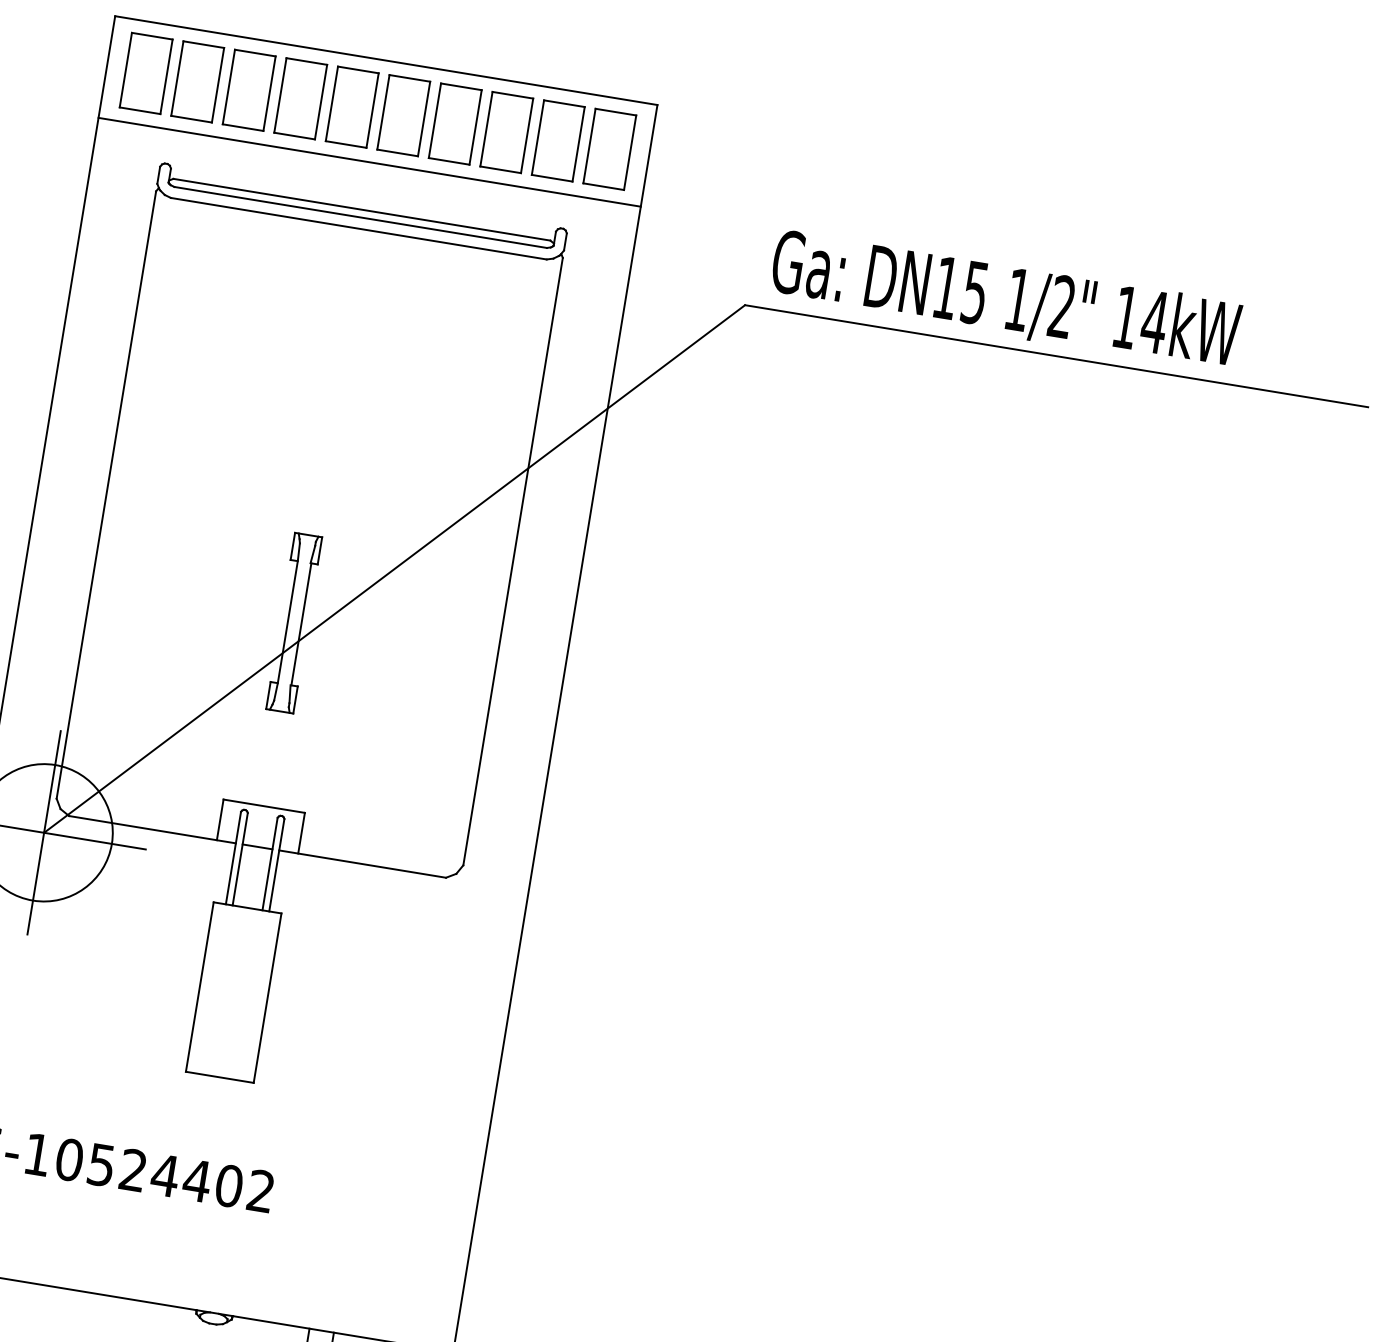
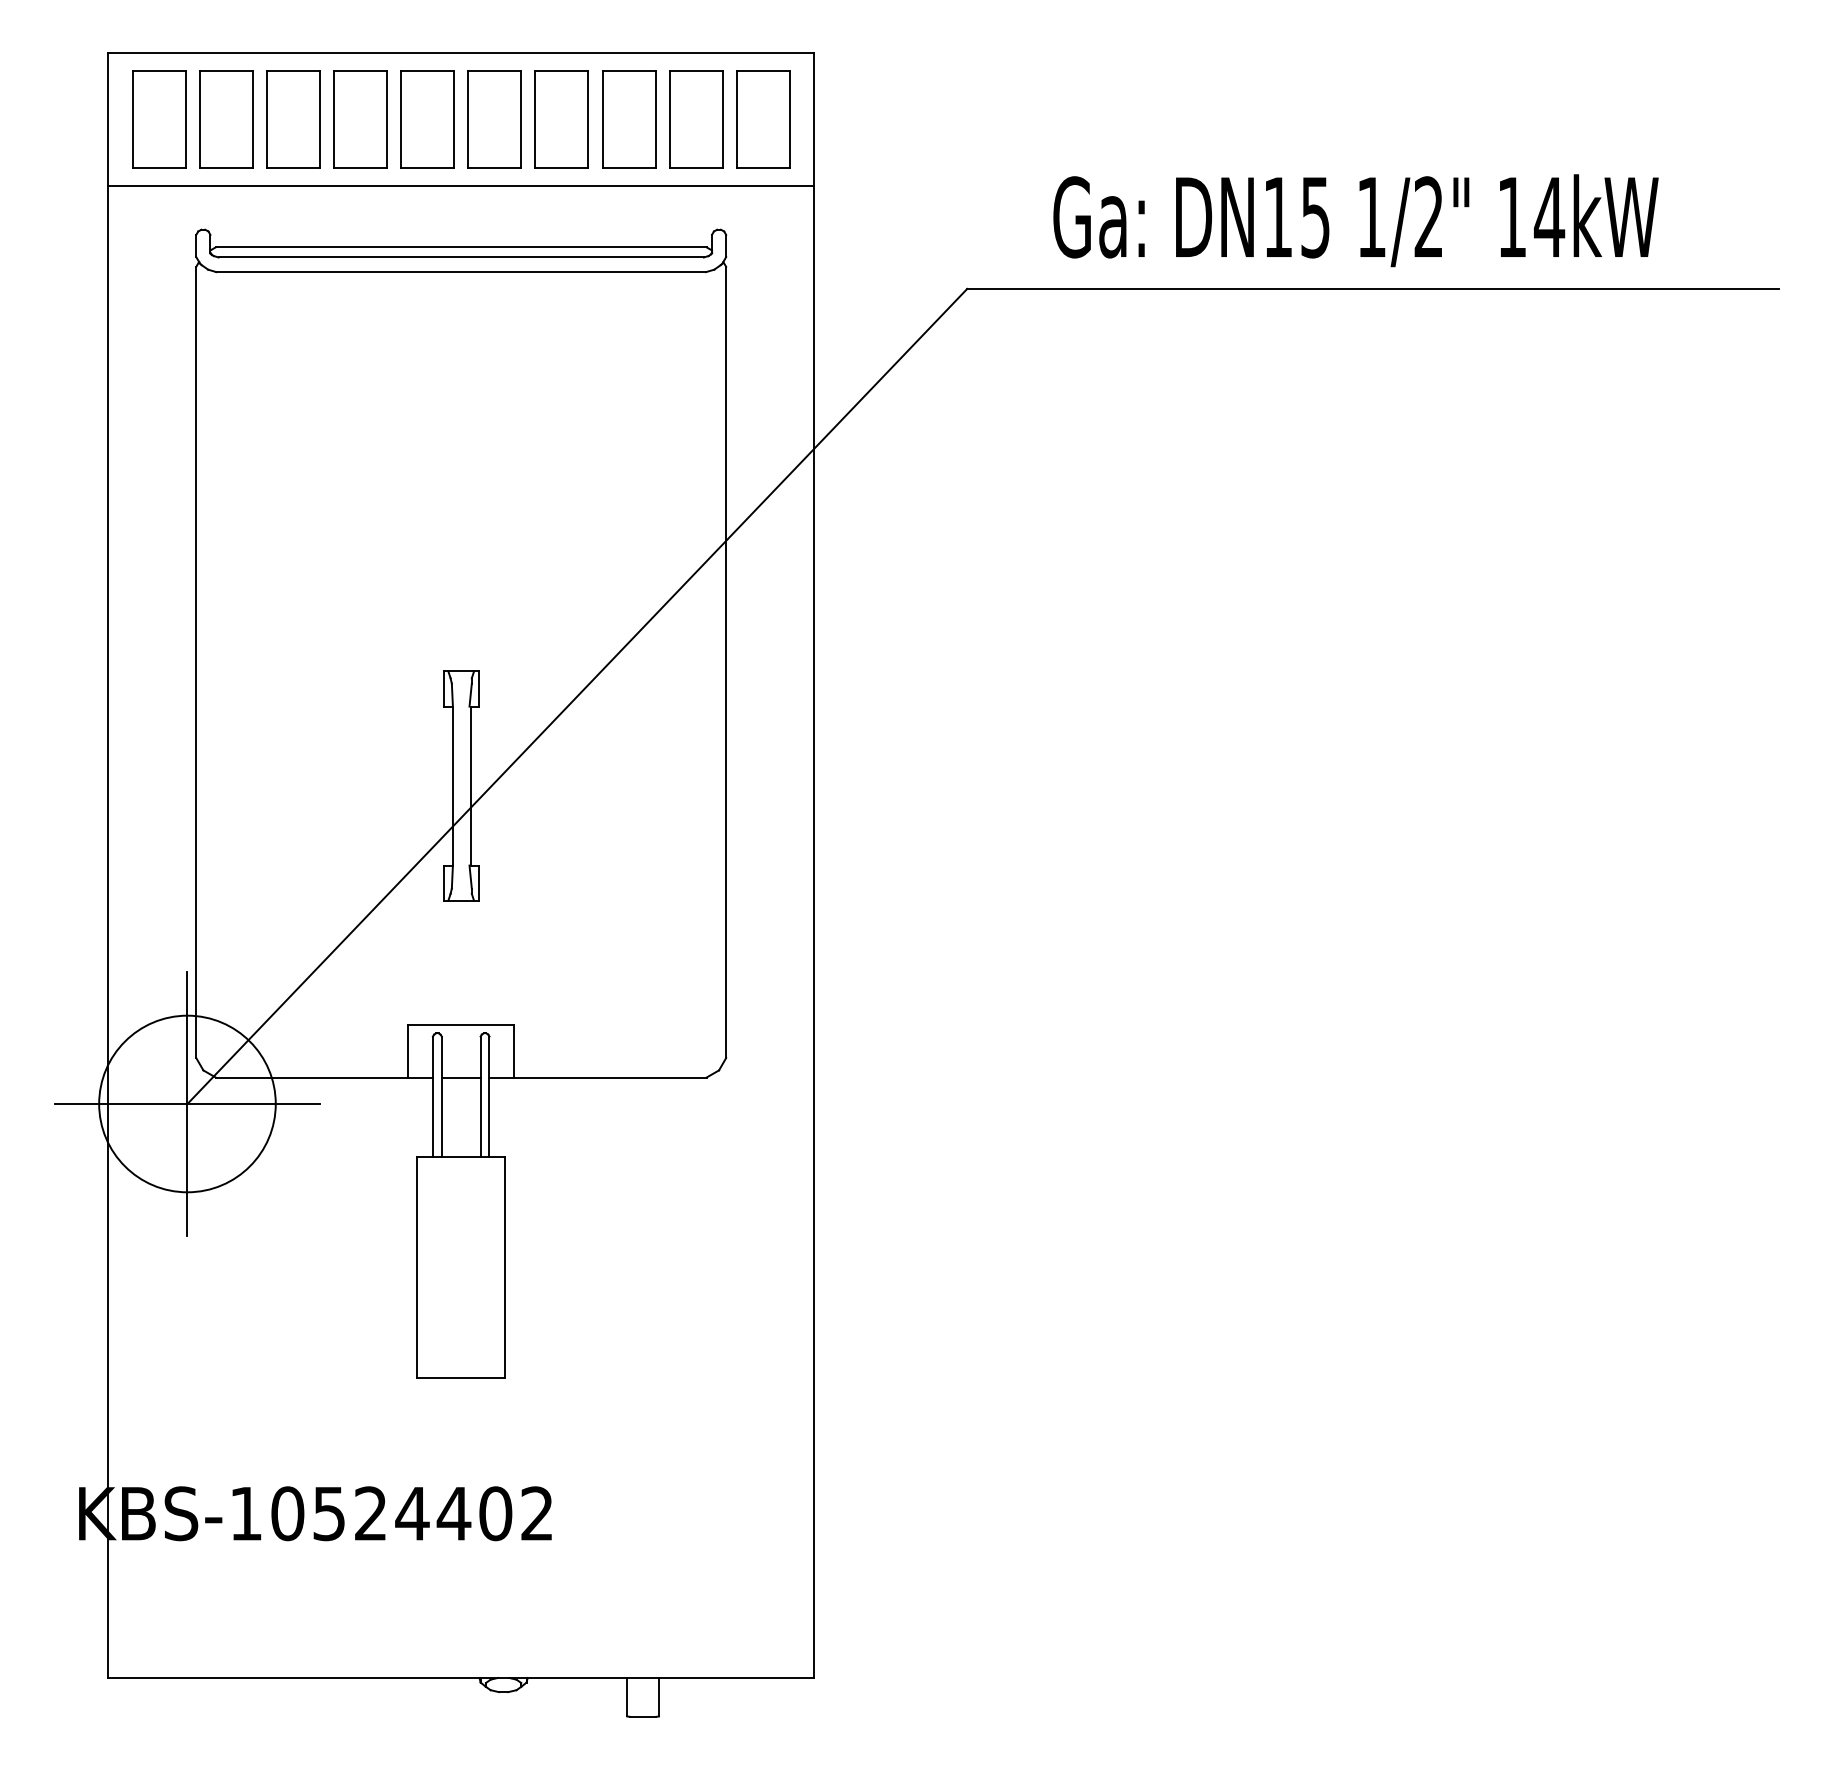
text: (1005, 300) -> (1355, 220), moved

